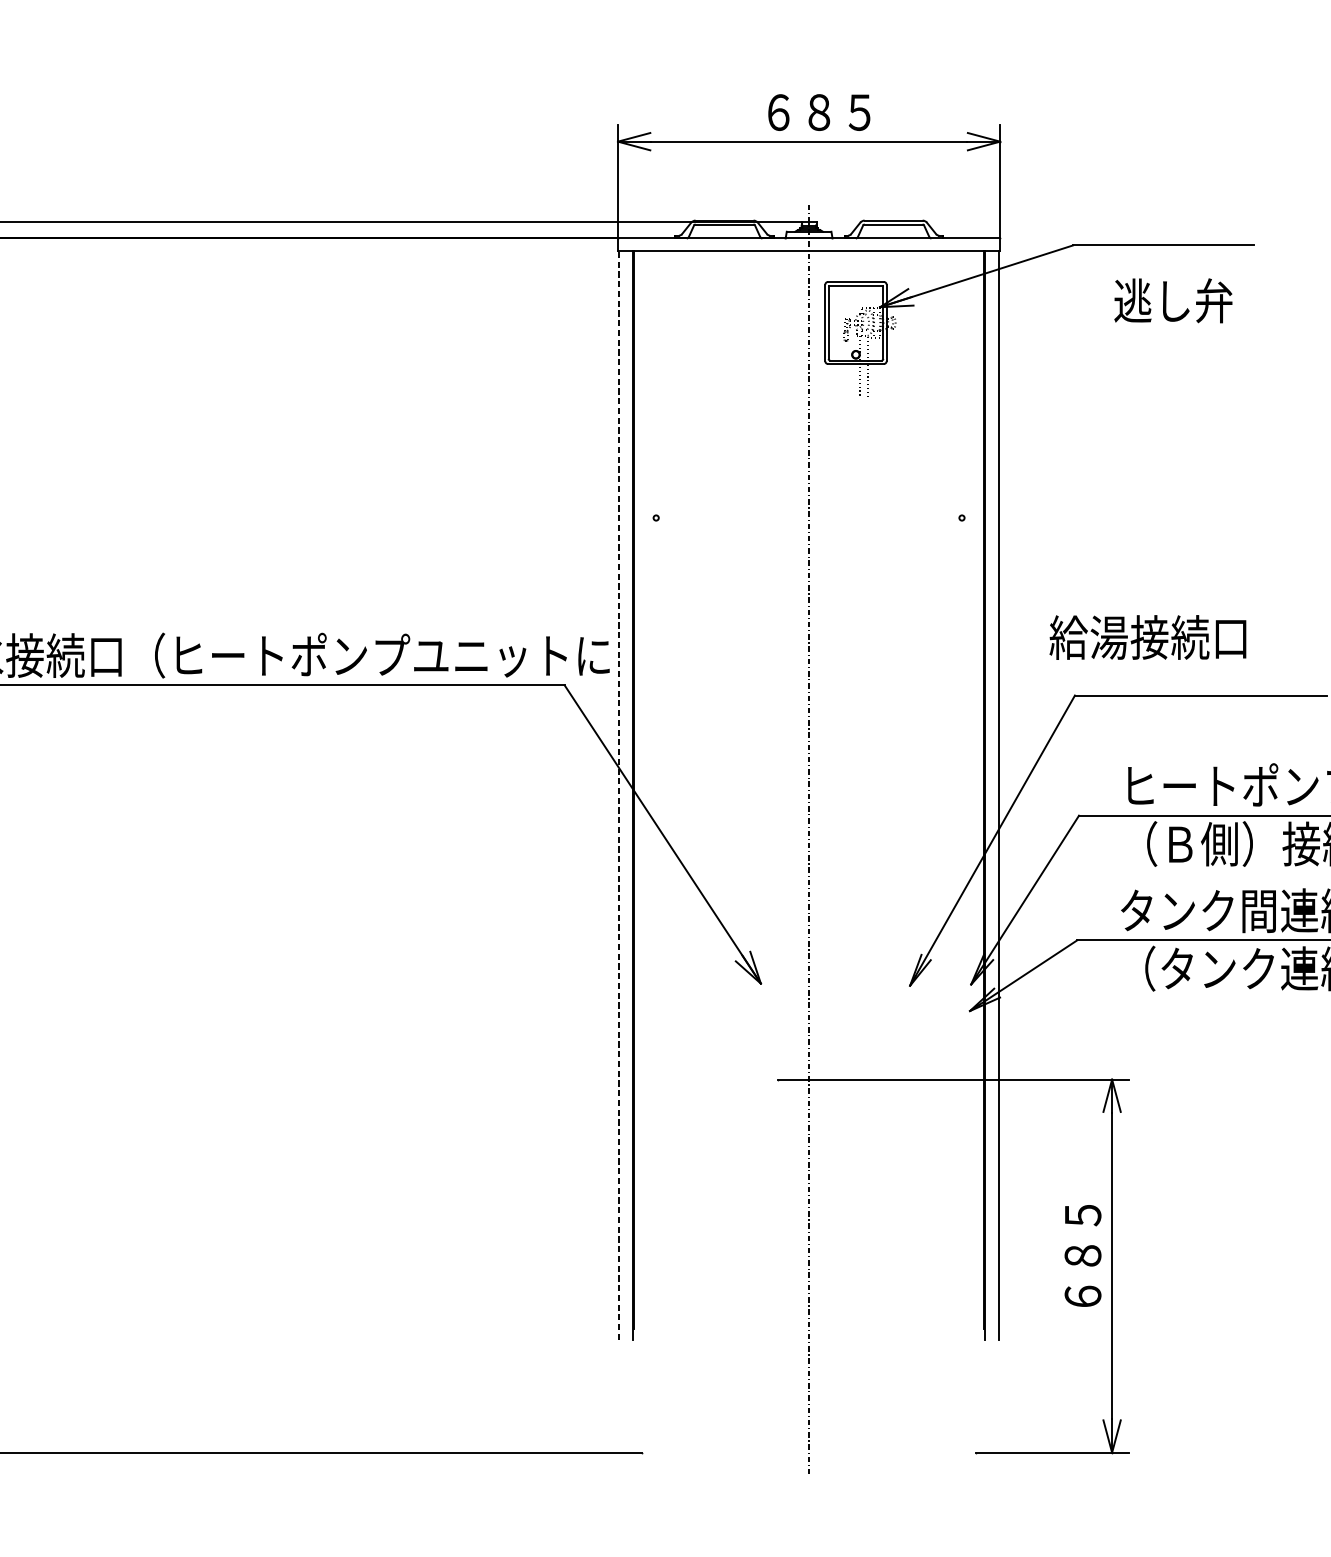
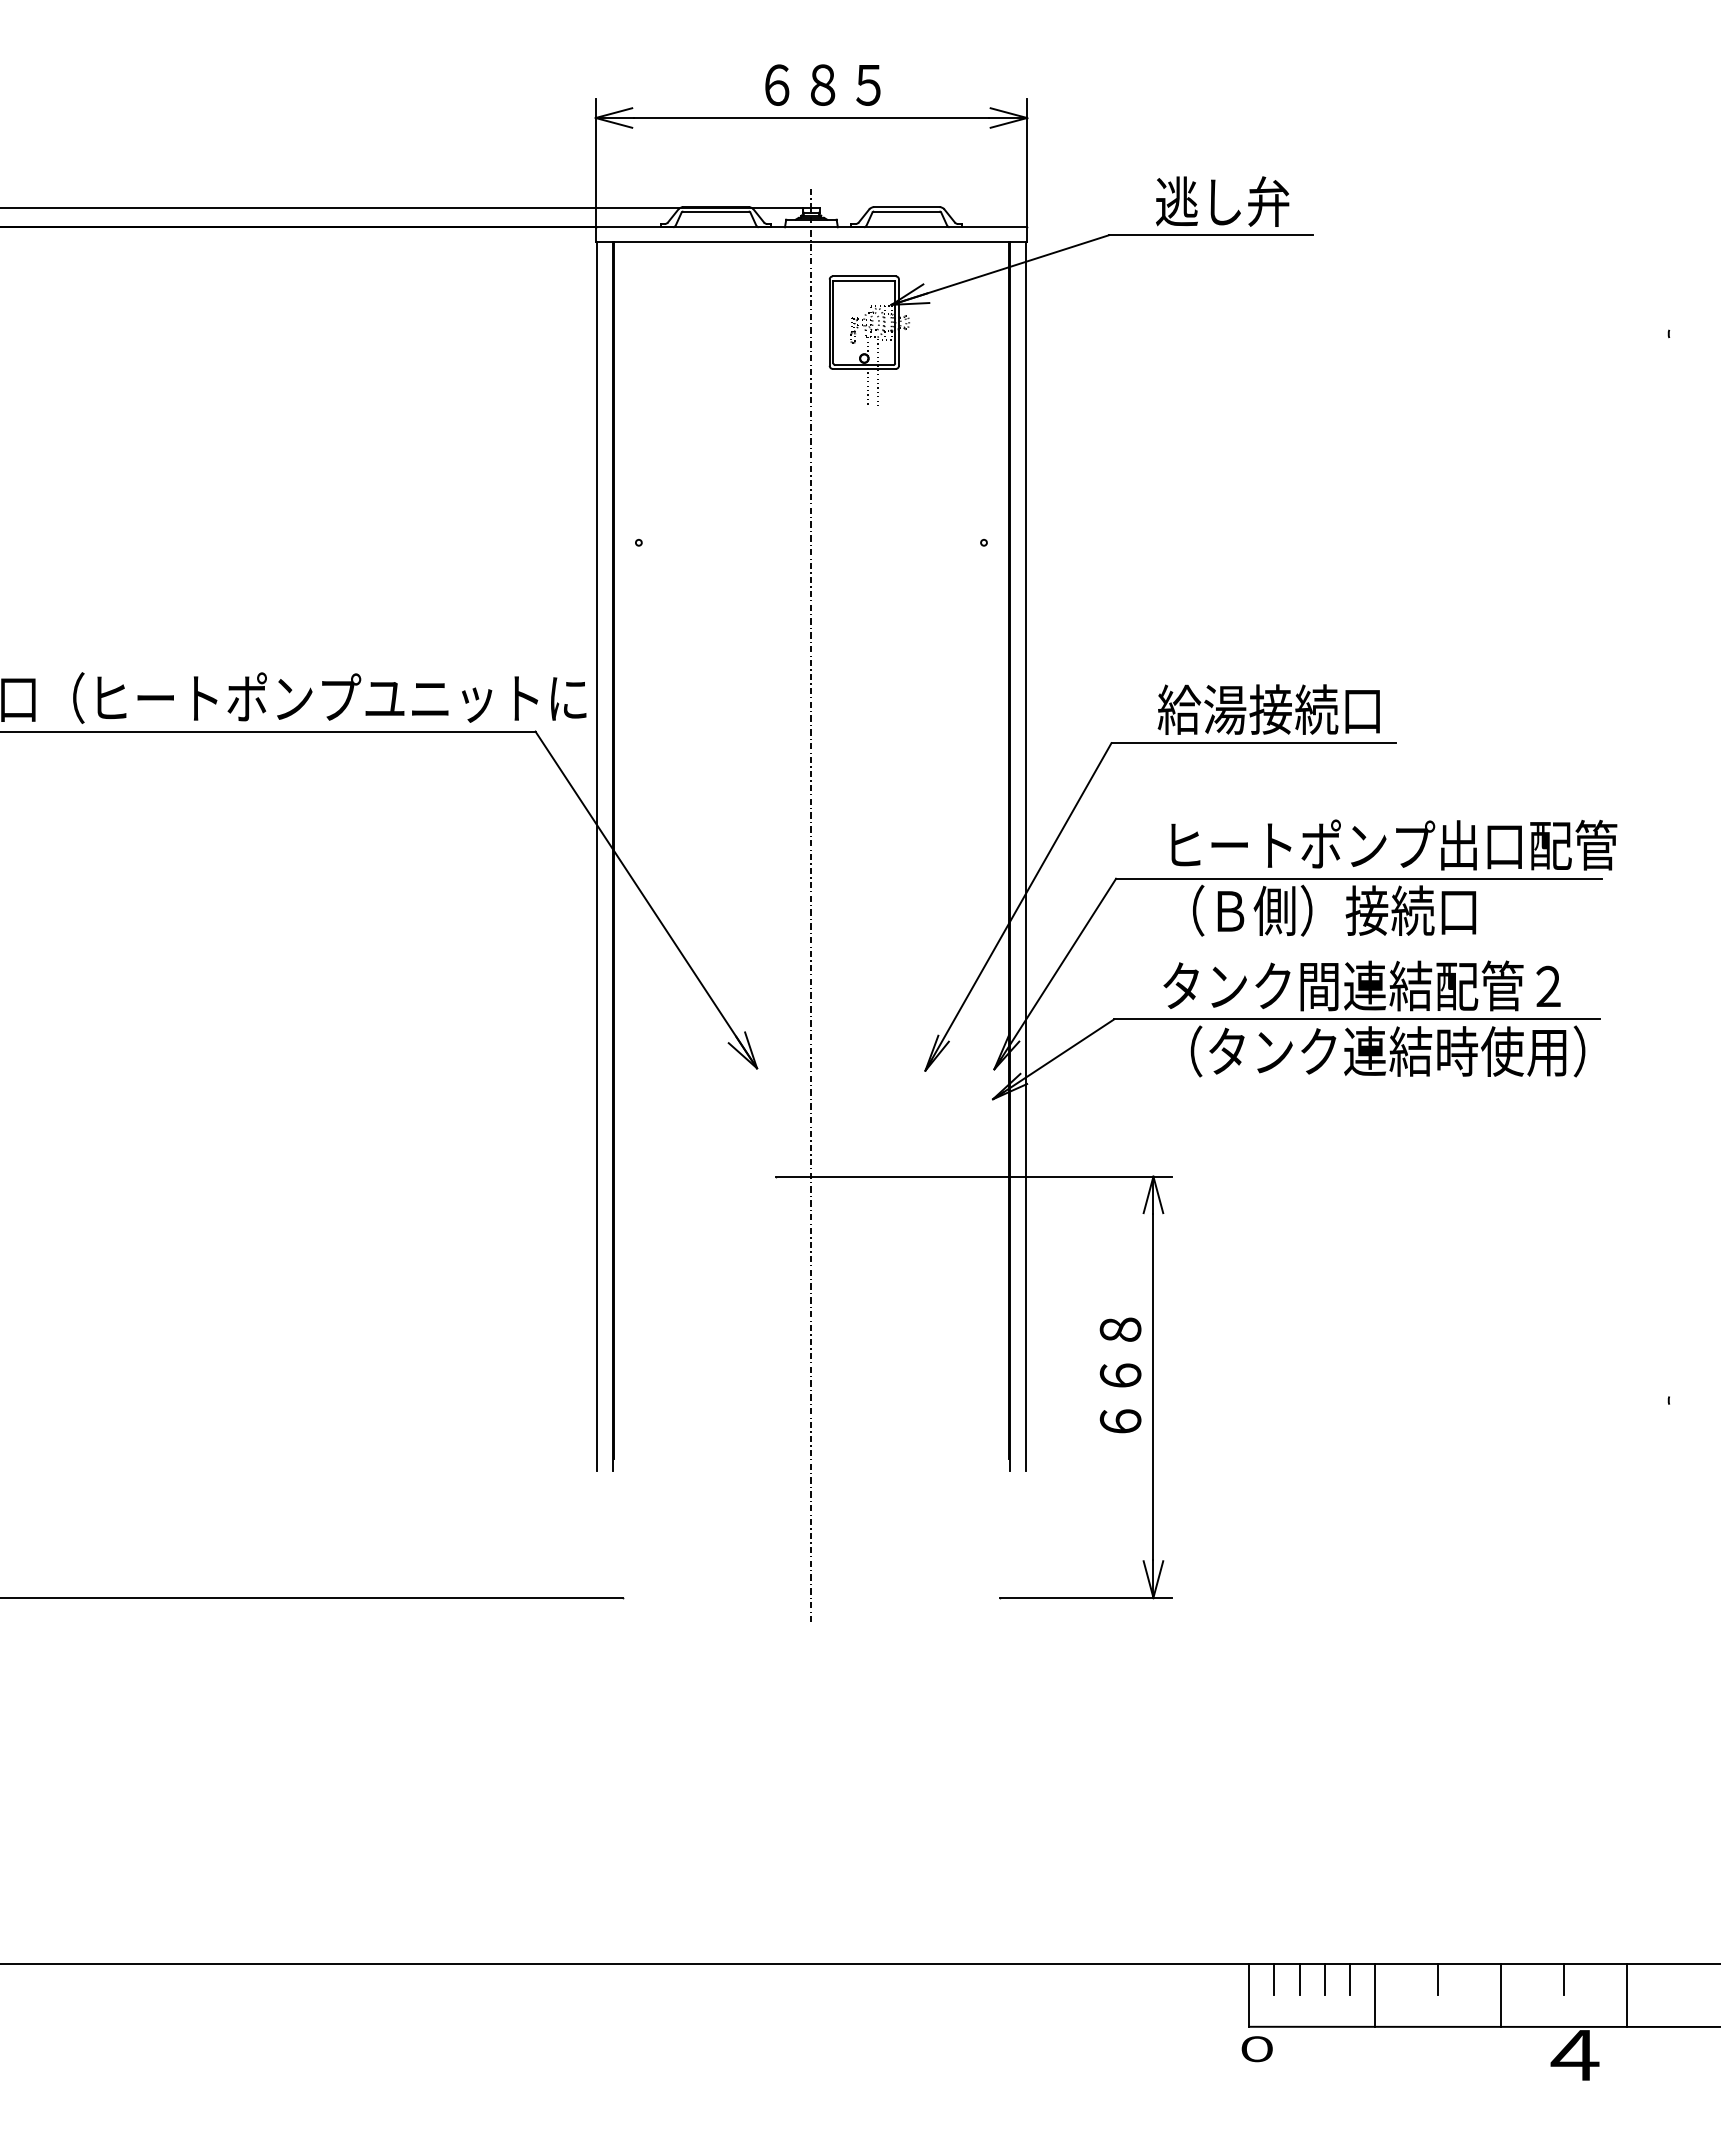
text: (1173, 300) -> (1222, 201), moved
text: (1147, 637) -> (1268, 709), moved
line: (618, 795) -> (596, 855), dashed -> solid
text: (1082, 1235) -> (1120, 1352), ６８５ -> ６６８

